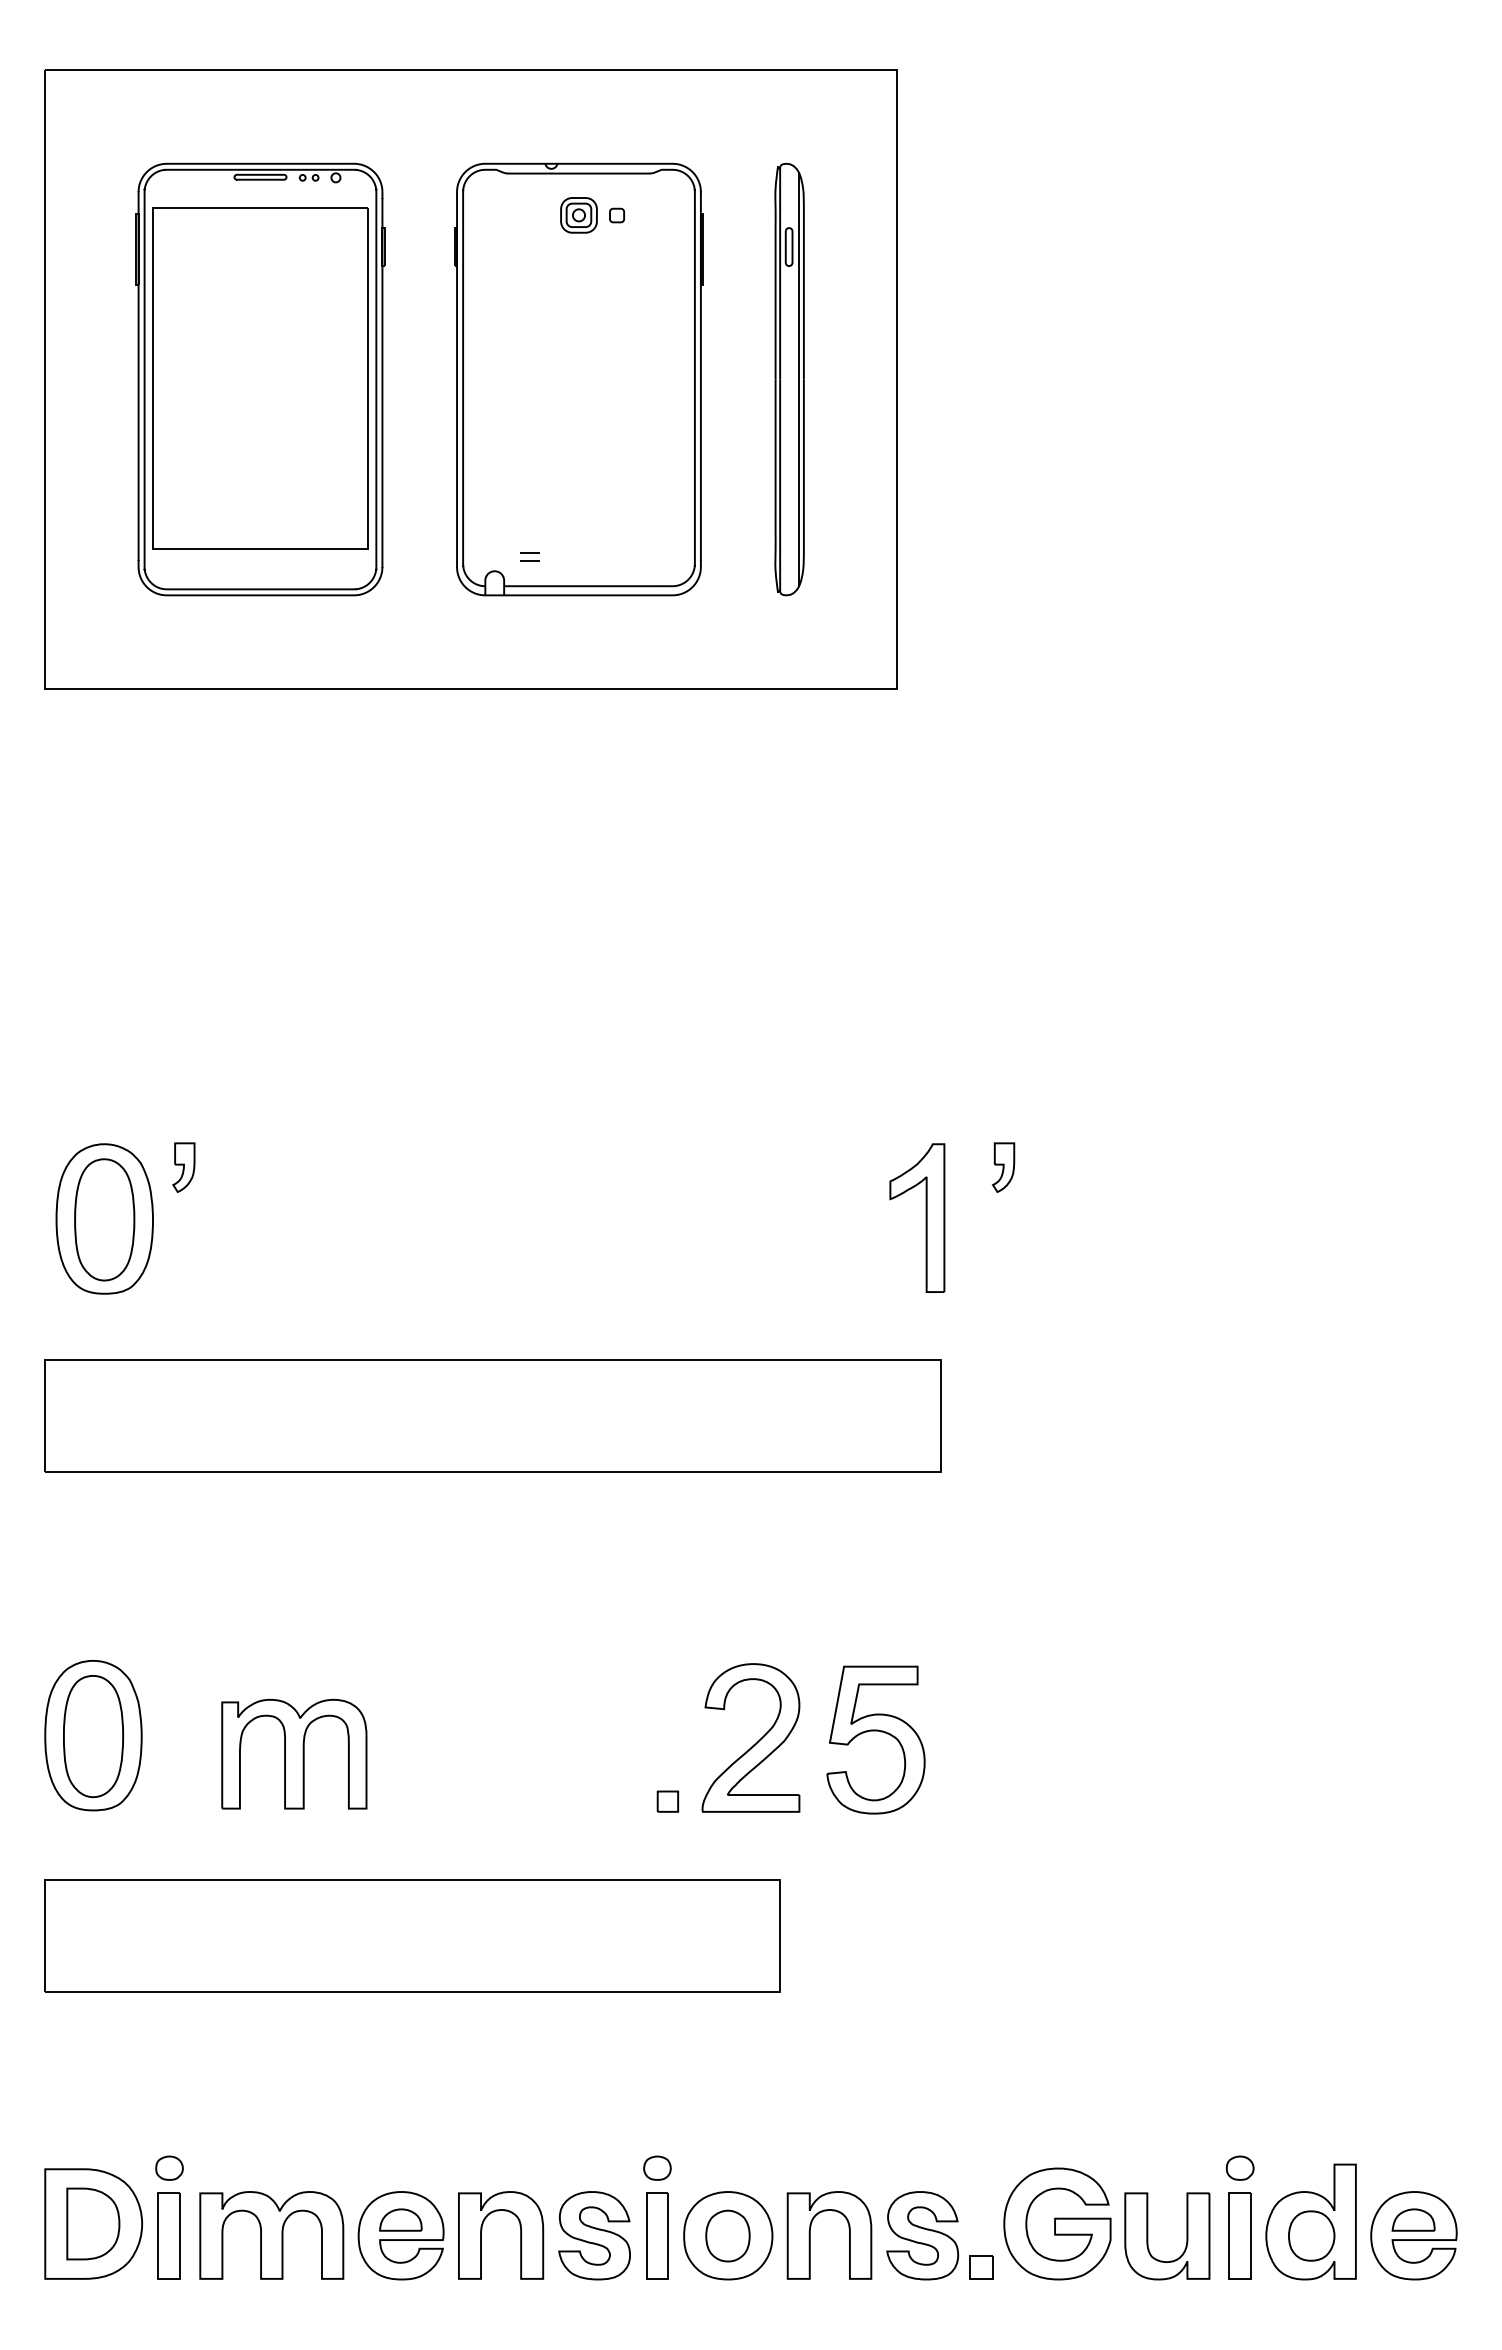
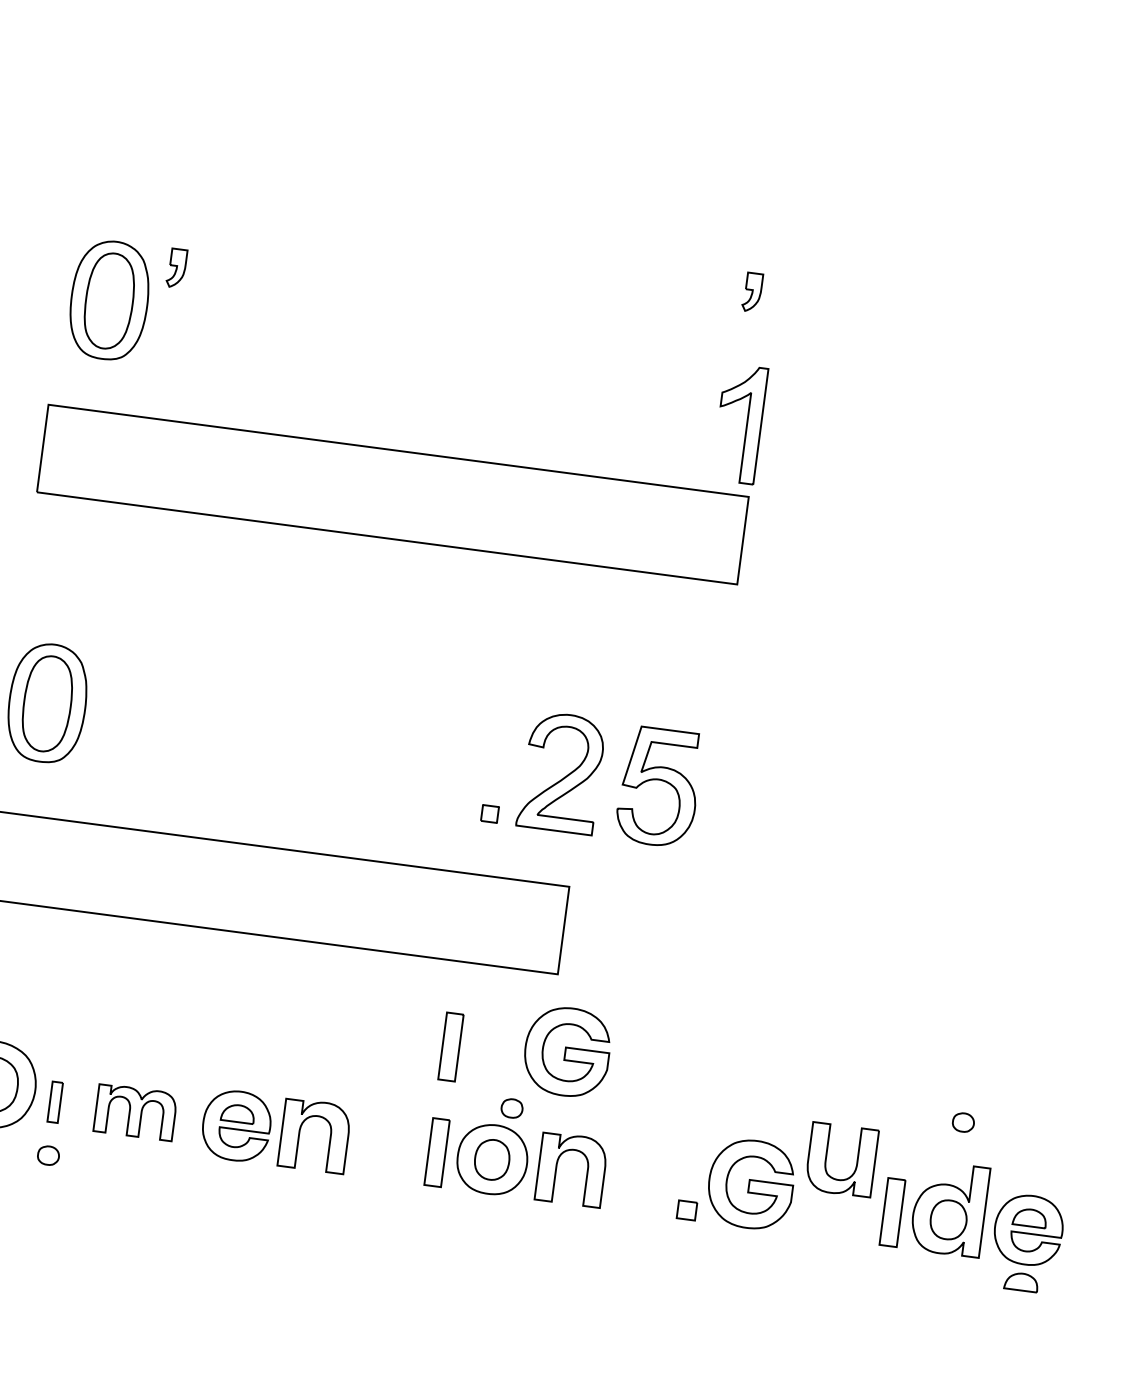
part: (1003, 1167) -> (752, 292), moved
part: (925, 1217) -> (746, 424), moved
part: (294, 1753) -> (202, 737), removed
part: (804, 2087) -> (567, 1051), added
part: (657, 2100) -> (451, 1046), added
part: (169, 2167) -> (48, 1155), moved
part: (657, 2167) -> (512, 1107), moved
part: (1240, 2167) -> (963, 1122), moved
part: (168, 2235) -> (54, 1101), size x0.6
part: (271, 2235) -> (135, 1112), size x0.7
part: (594, 2235) -> (387, 1145), removed
part: (922, 2235) -> (644, 1179), removed
part: (1148, 2236) -> (826, 1158), moved
part: (1413, 2301) -> (1021, 1281), added

